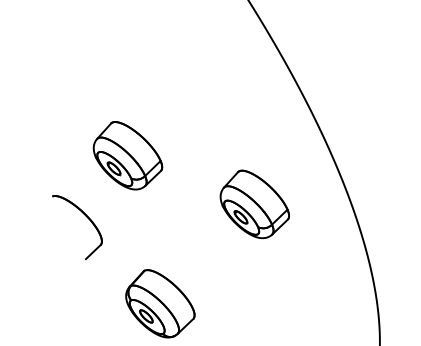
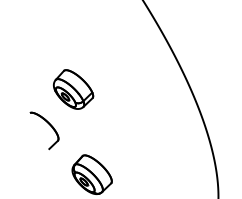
part: (254, 204) -> (146, 117), removed

